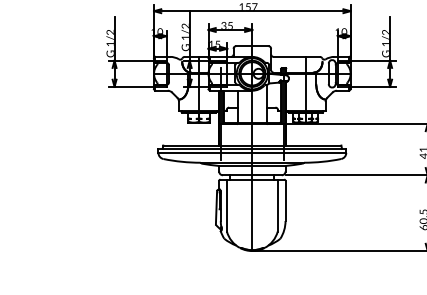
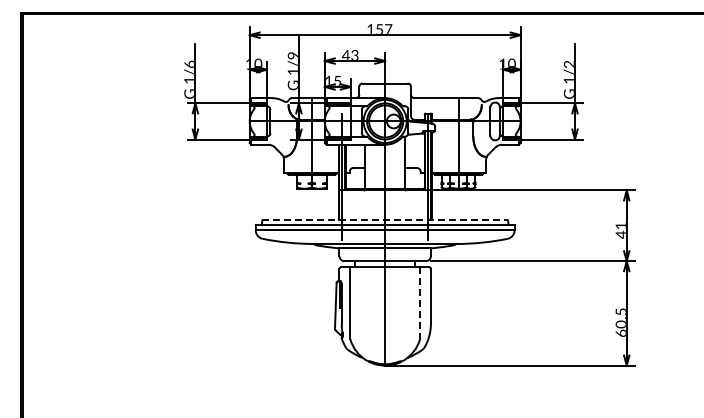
text: (185, 25) -> (293, 55), 1/2 -> 1/9
text: (226, 25) -> (349, 54), 35 -> 43
text: (109, 31) -> (188, 63), 1/2 -> 1/6
line: (252, 145) -> (385, 220), solid -> dashed
line: (277, 205) -> (420, 303), solid -> dashed

